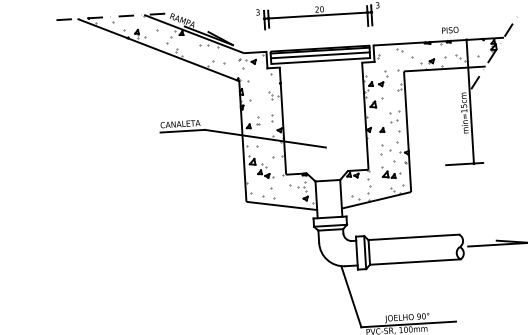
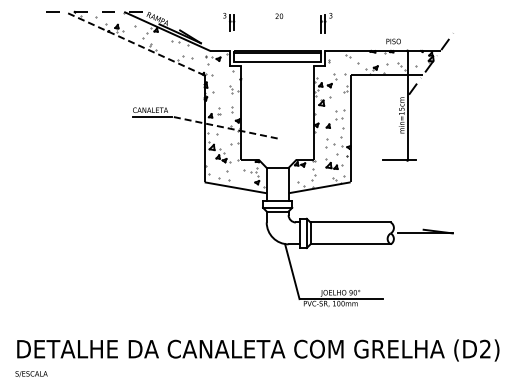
line: (317, 15) -> (277, 21), removed
line: (157, 49) -> (134, 43), solid -> dashed
line: (320, 54) -> (277, 56), removed
line: (265, 138) -> (224, 127), solid -> dashed

